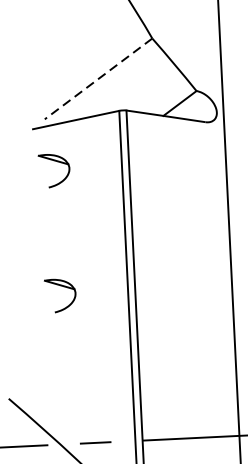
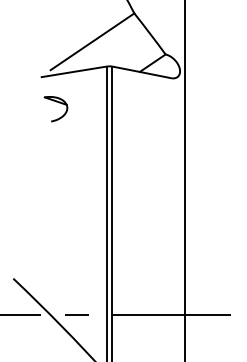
line: (98, 78) -> (92, 41), dashed -> solid
part: (60, 286) -> (56, 196), removed

